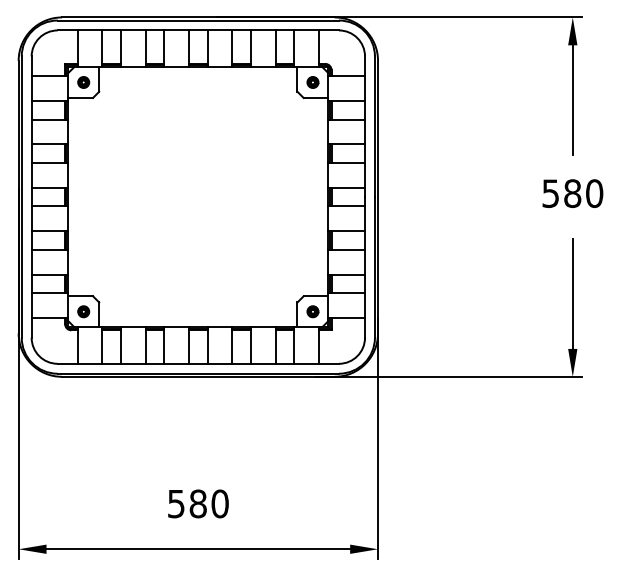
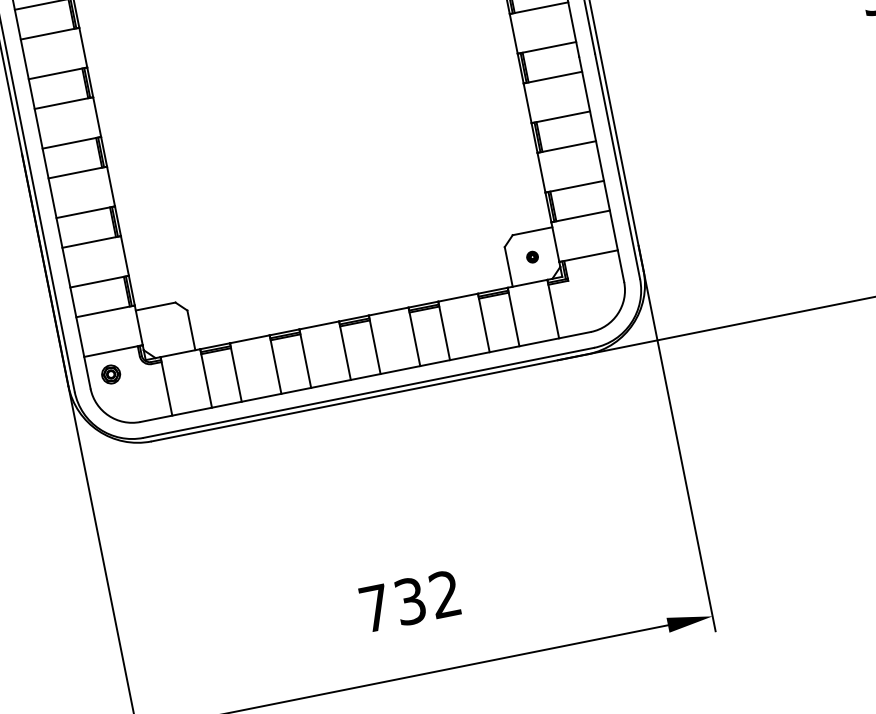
part: (83, 311) -> (110, 374), moved
part: (312, 311) -> (531, 256), size x0.6
text: (198, 503) -> (410, 600), 580 -> 732

